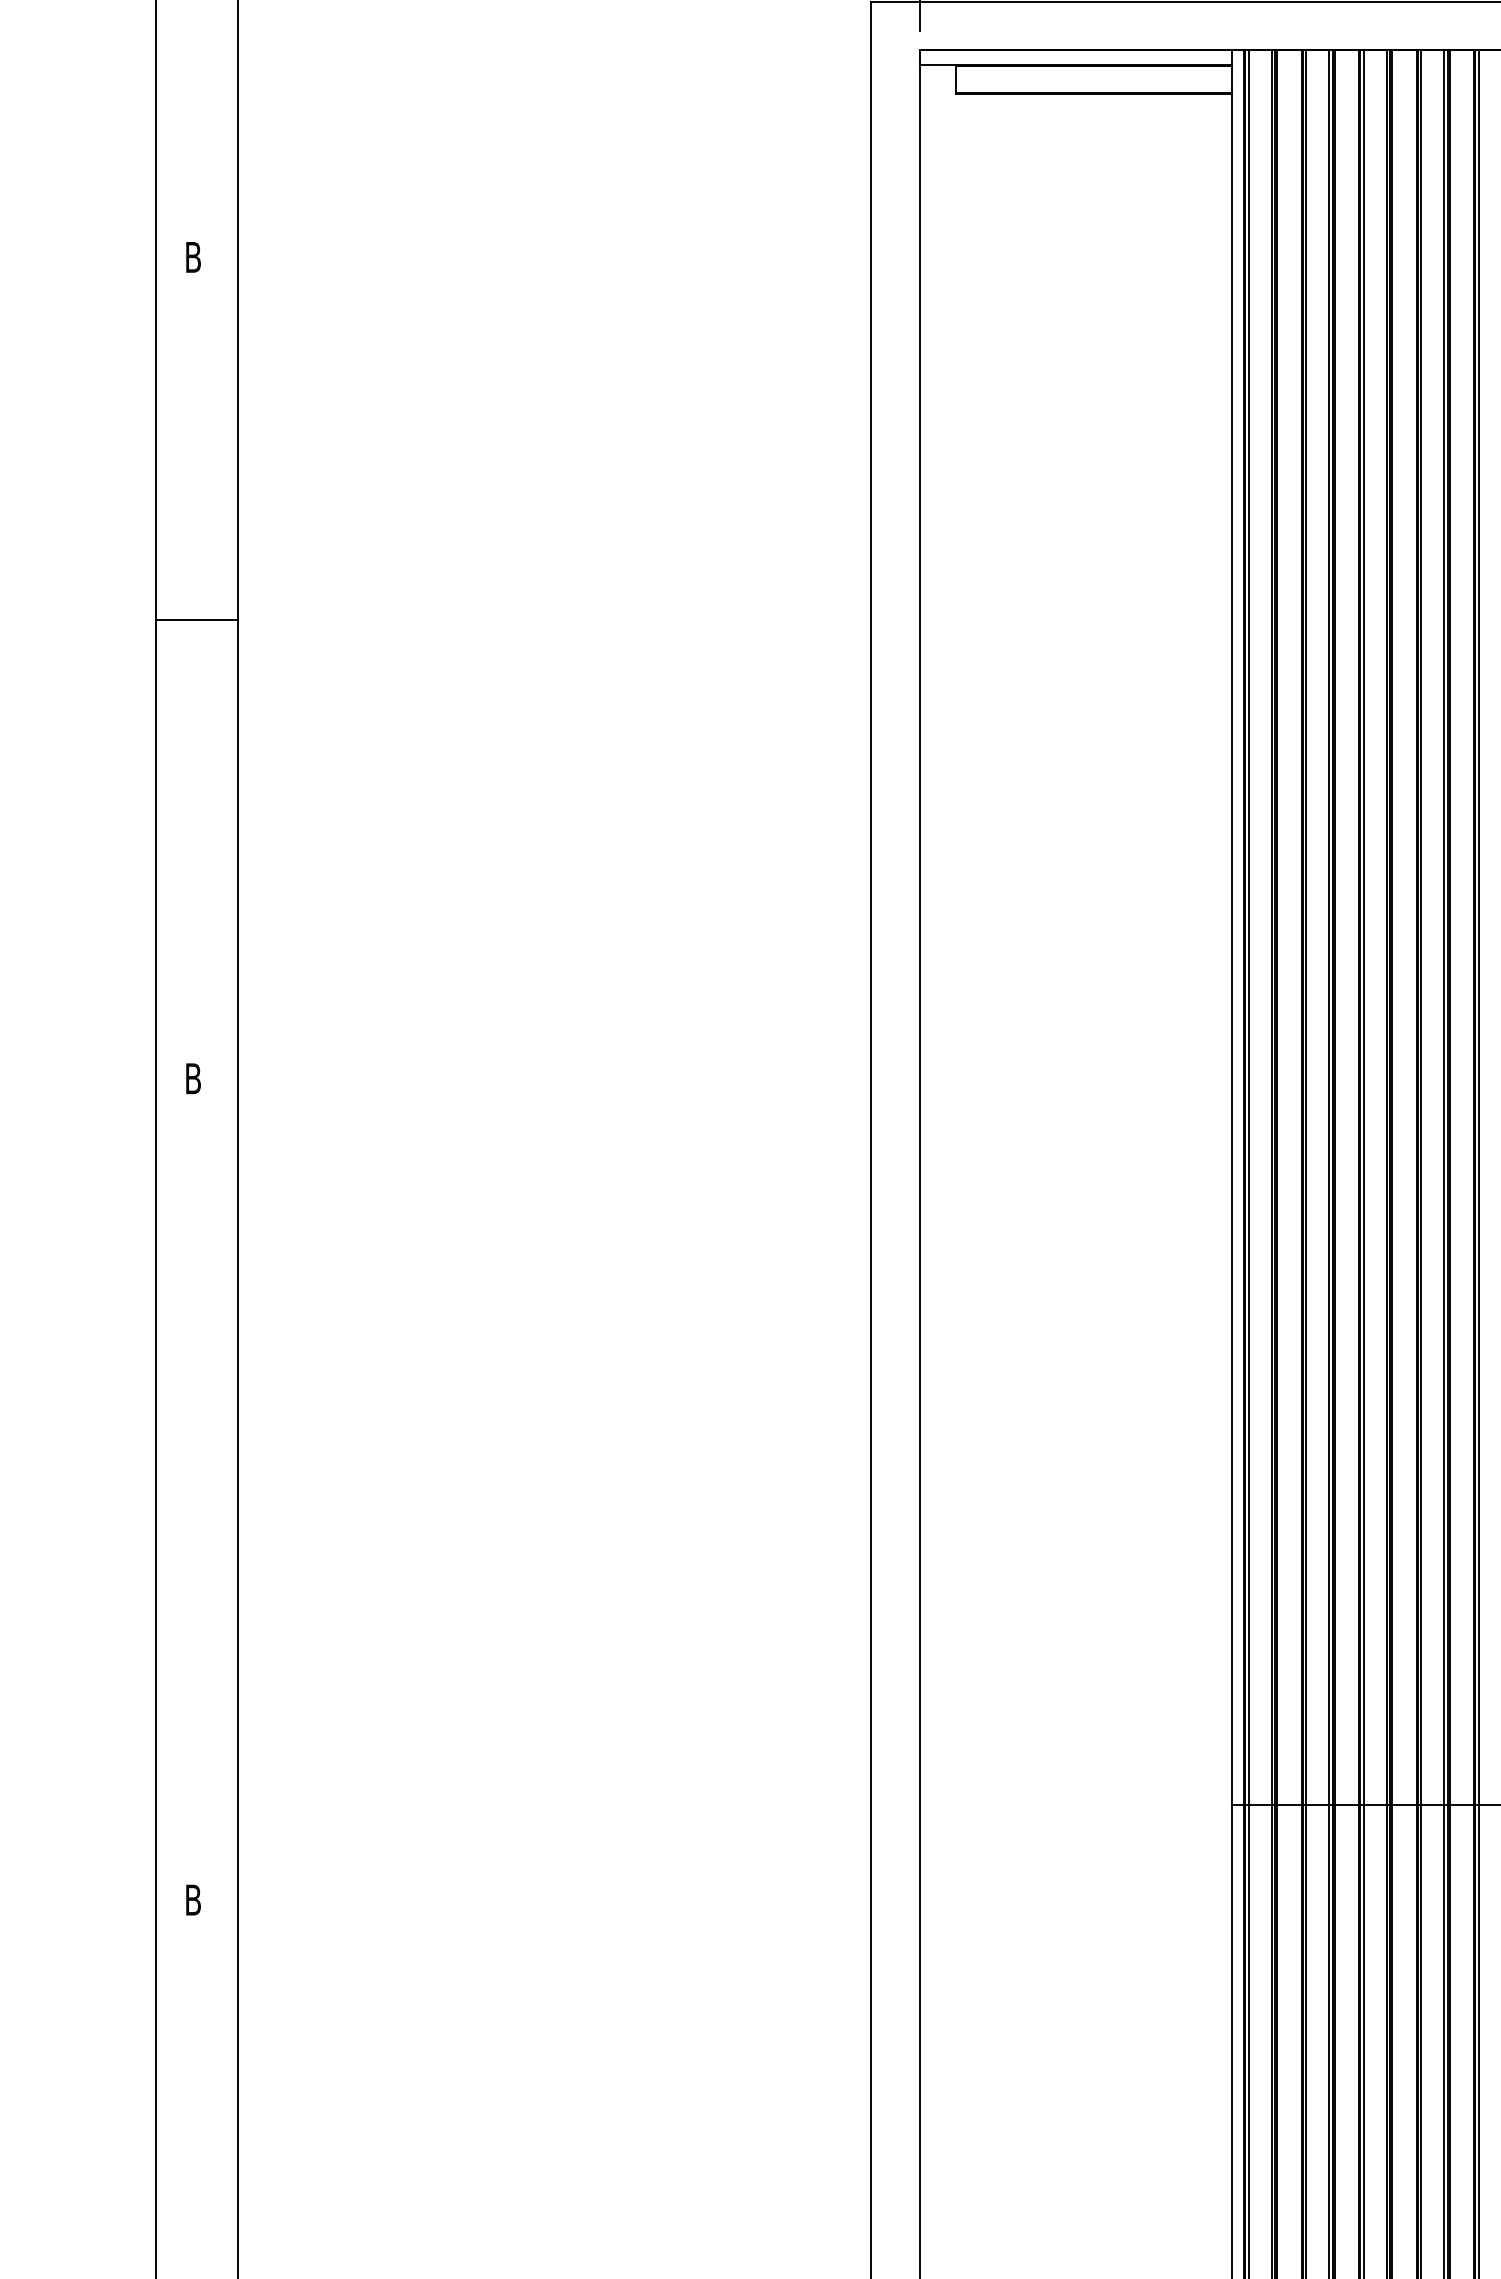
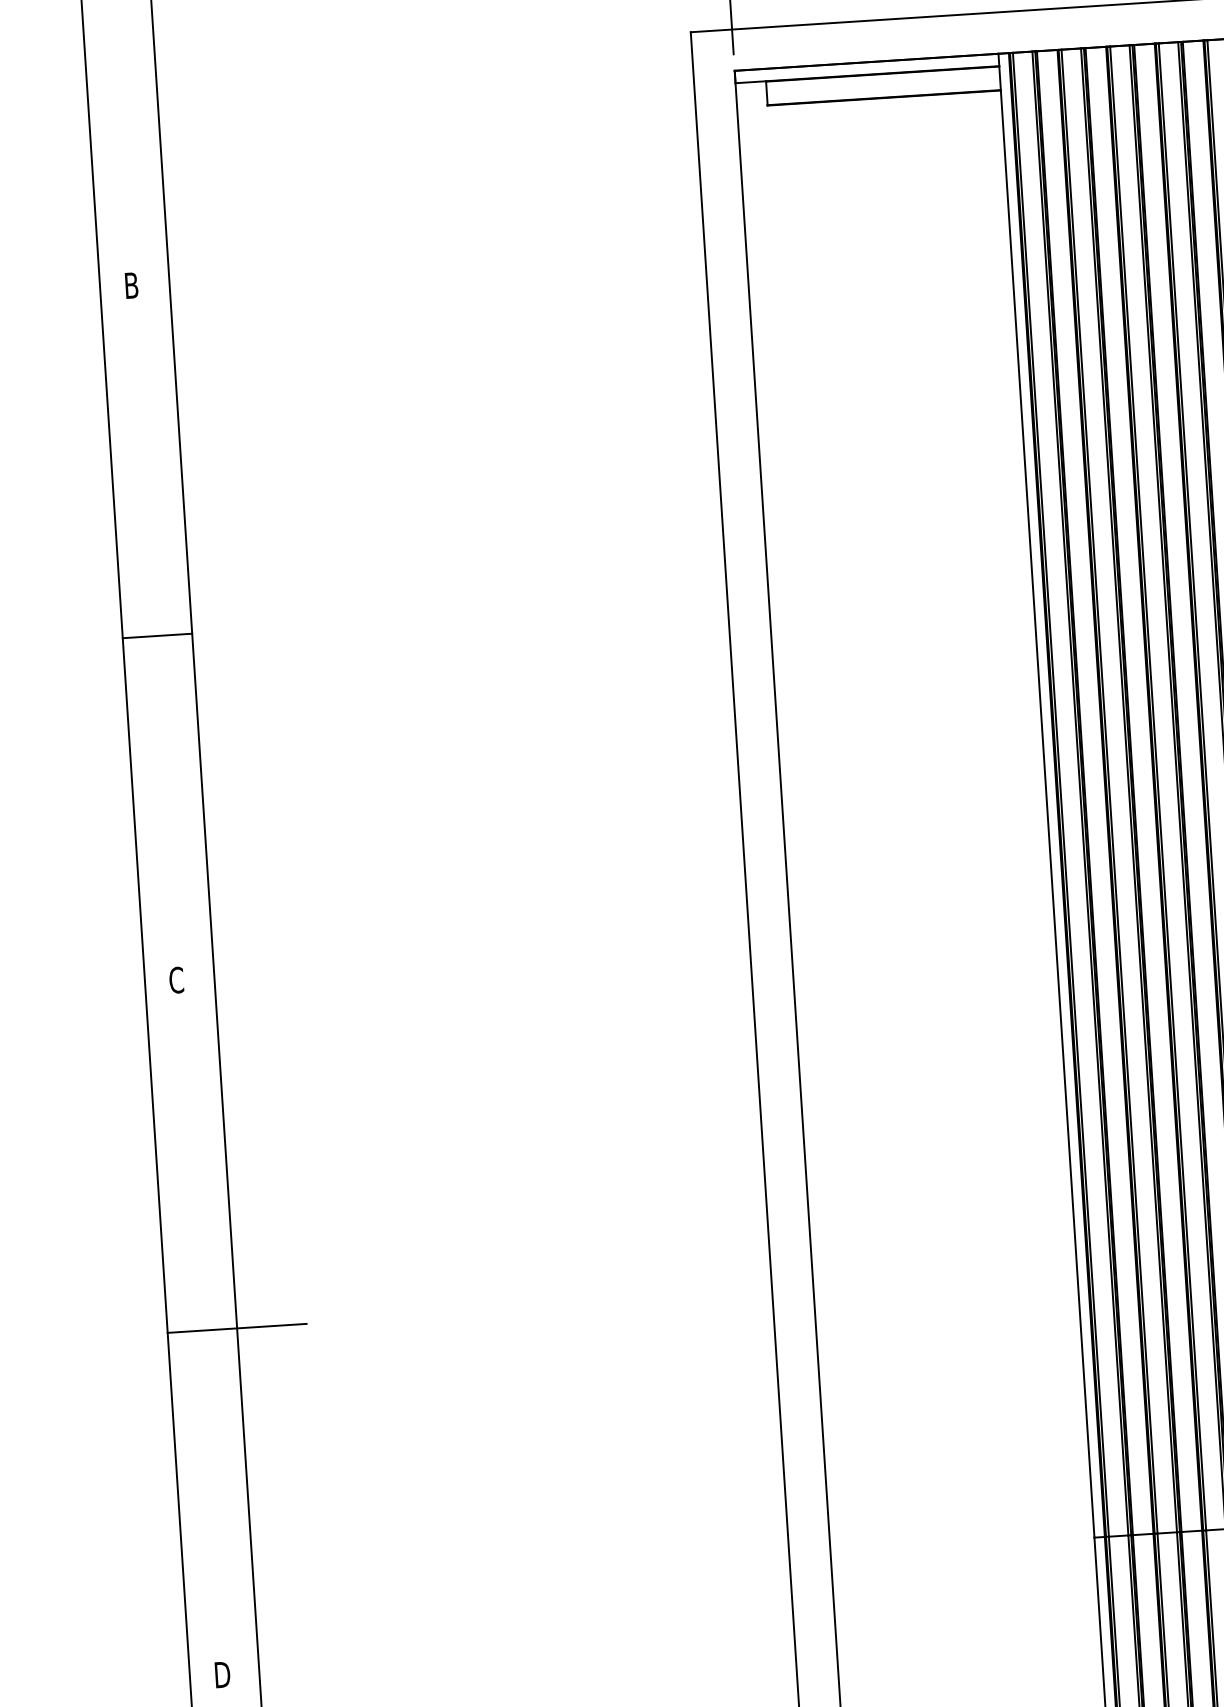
line: (197, 619) -> (157, 635), moved
text: (193, 1078) -> (176, 980), B -> C
line: (238, 1493) -> (237, 1328), added
text: (196, 1899) -> (224, 1674), B -> D

